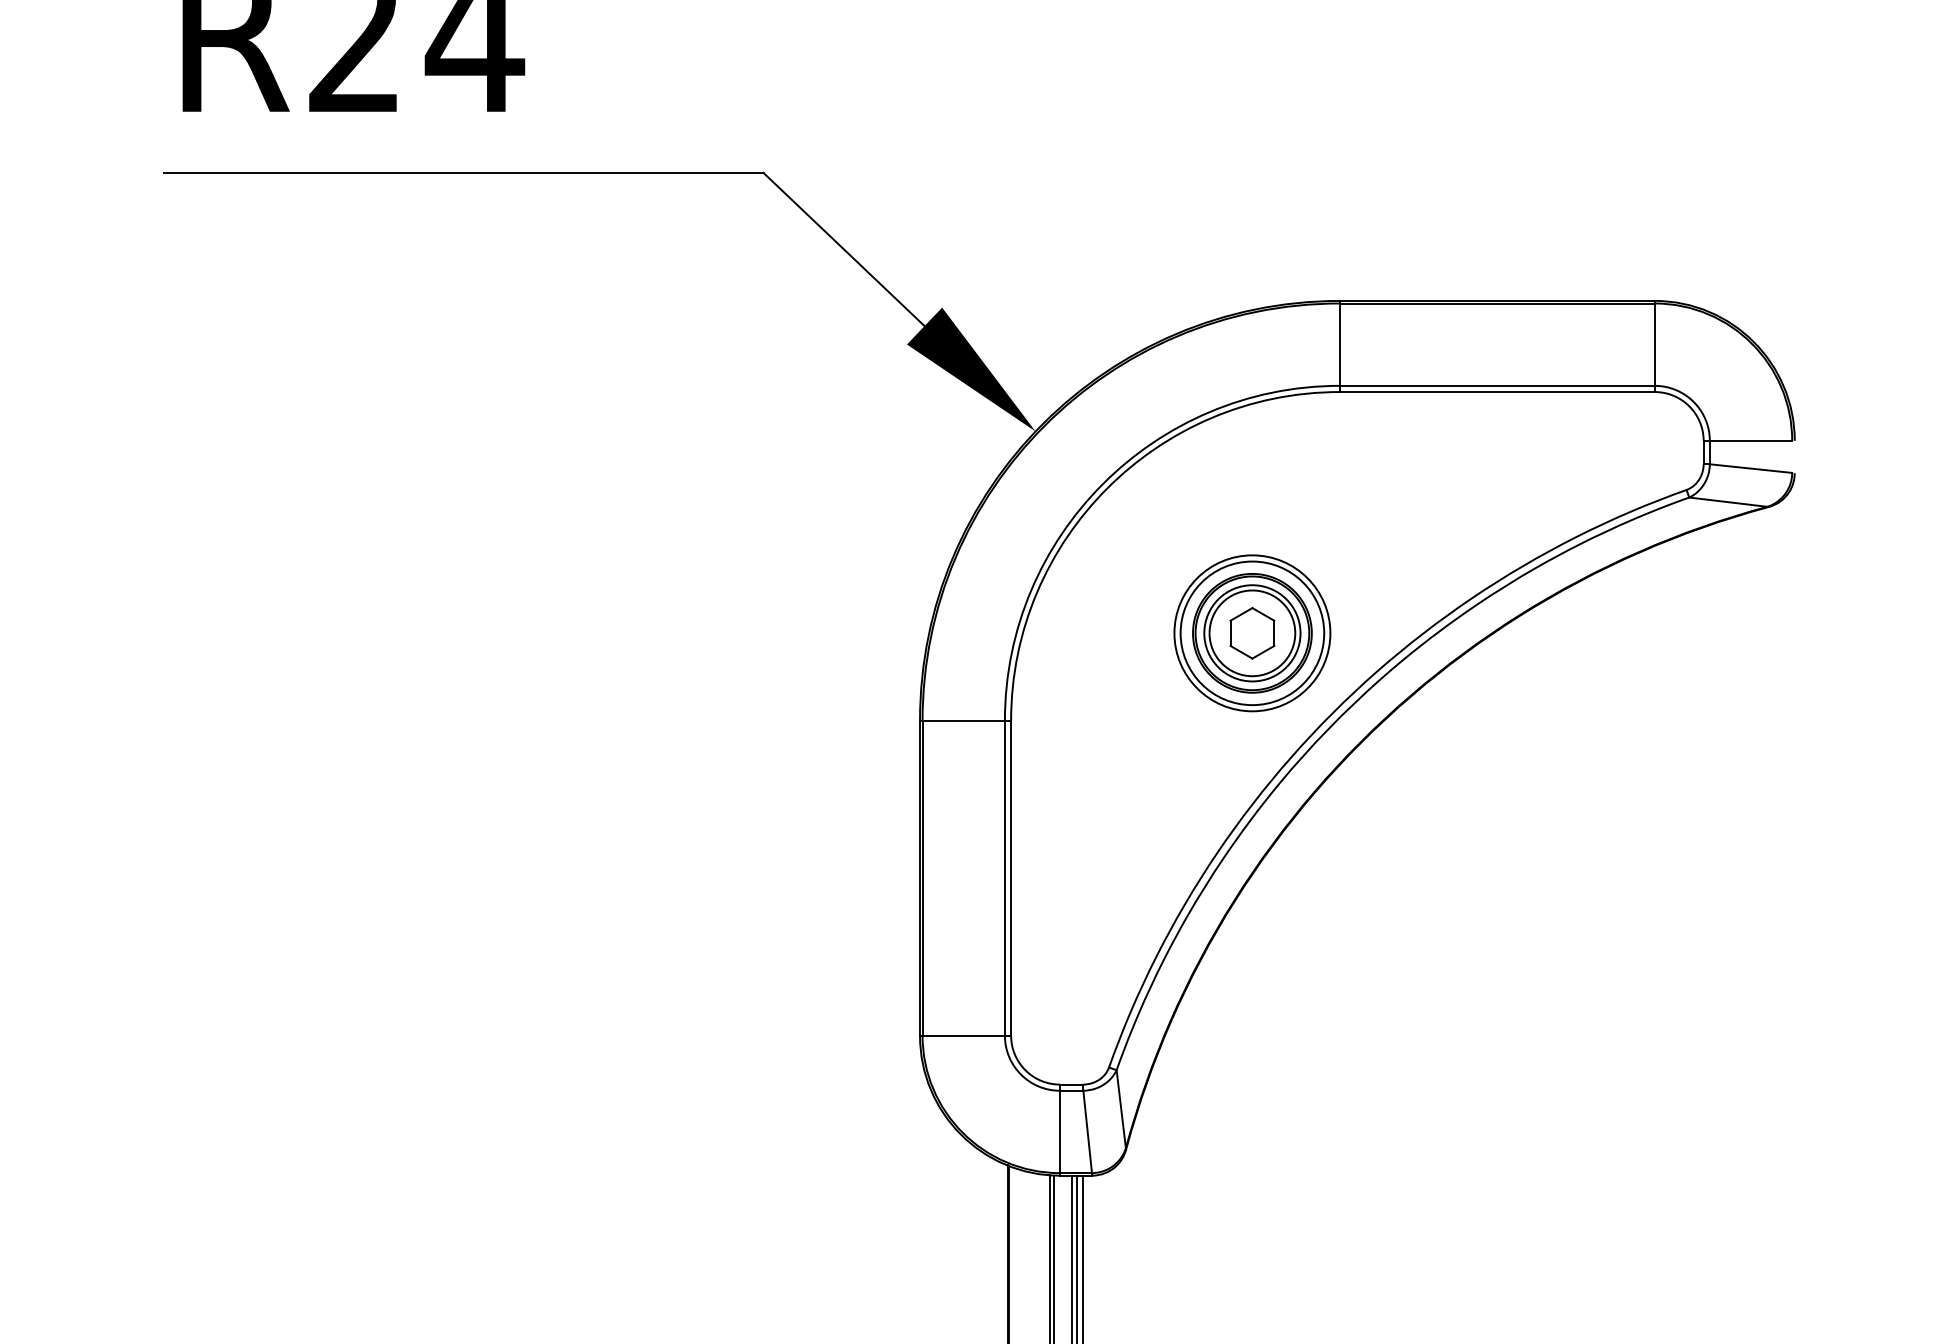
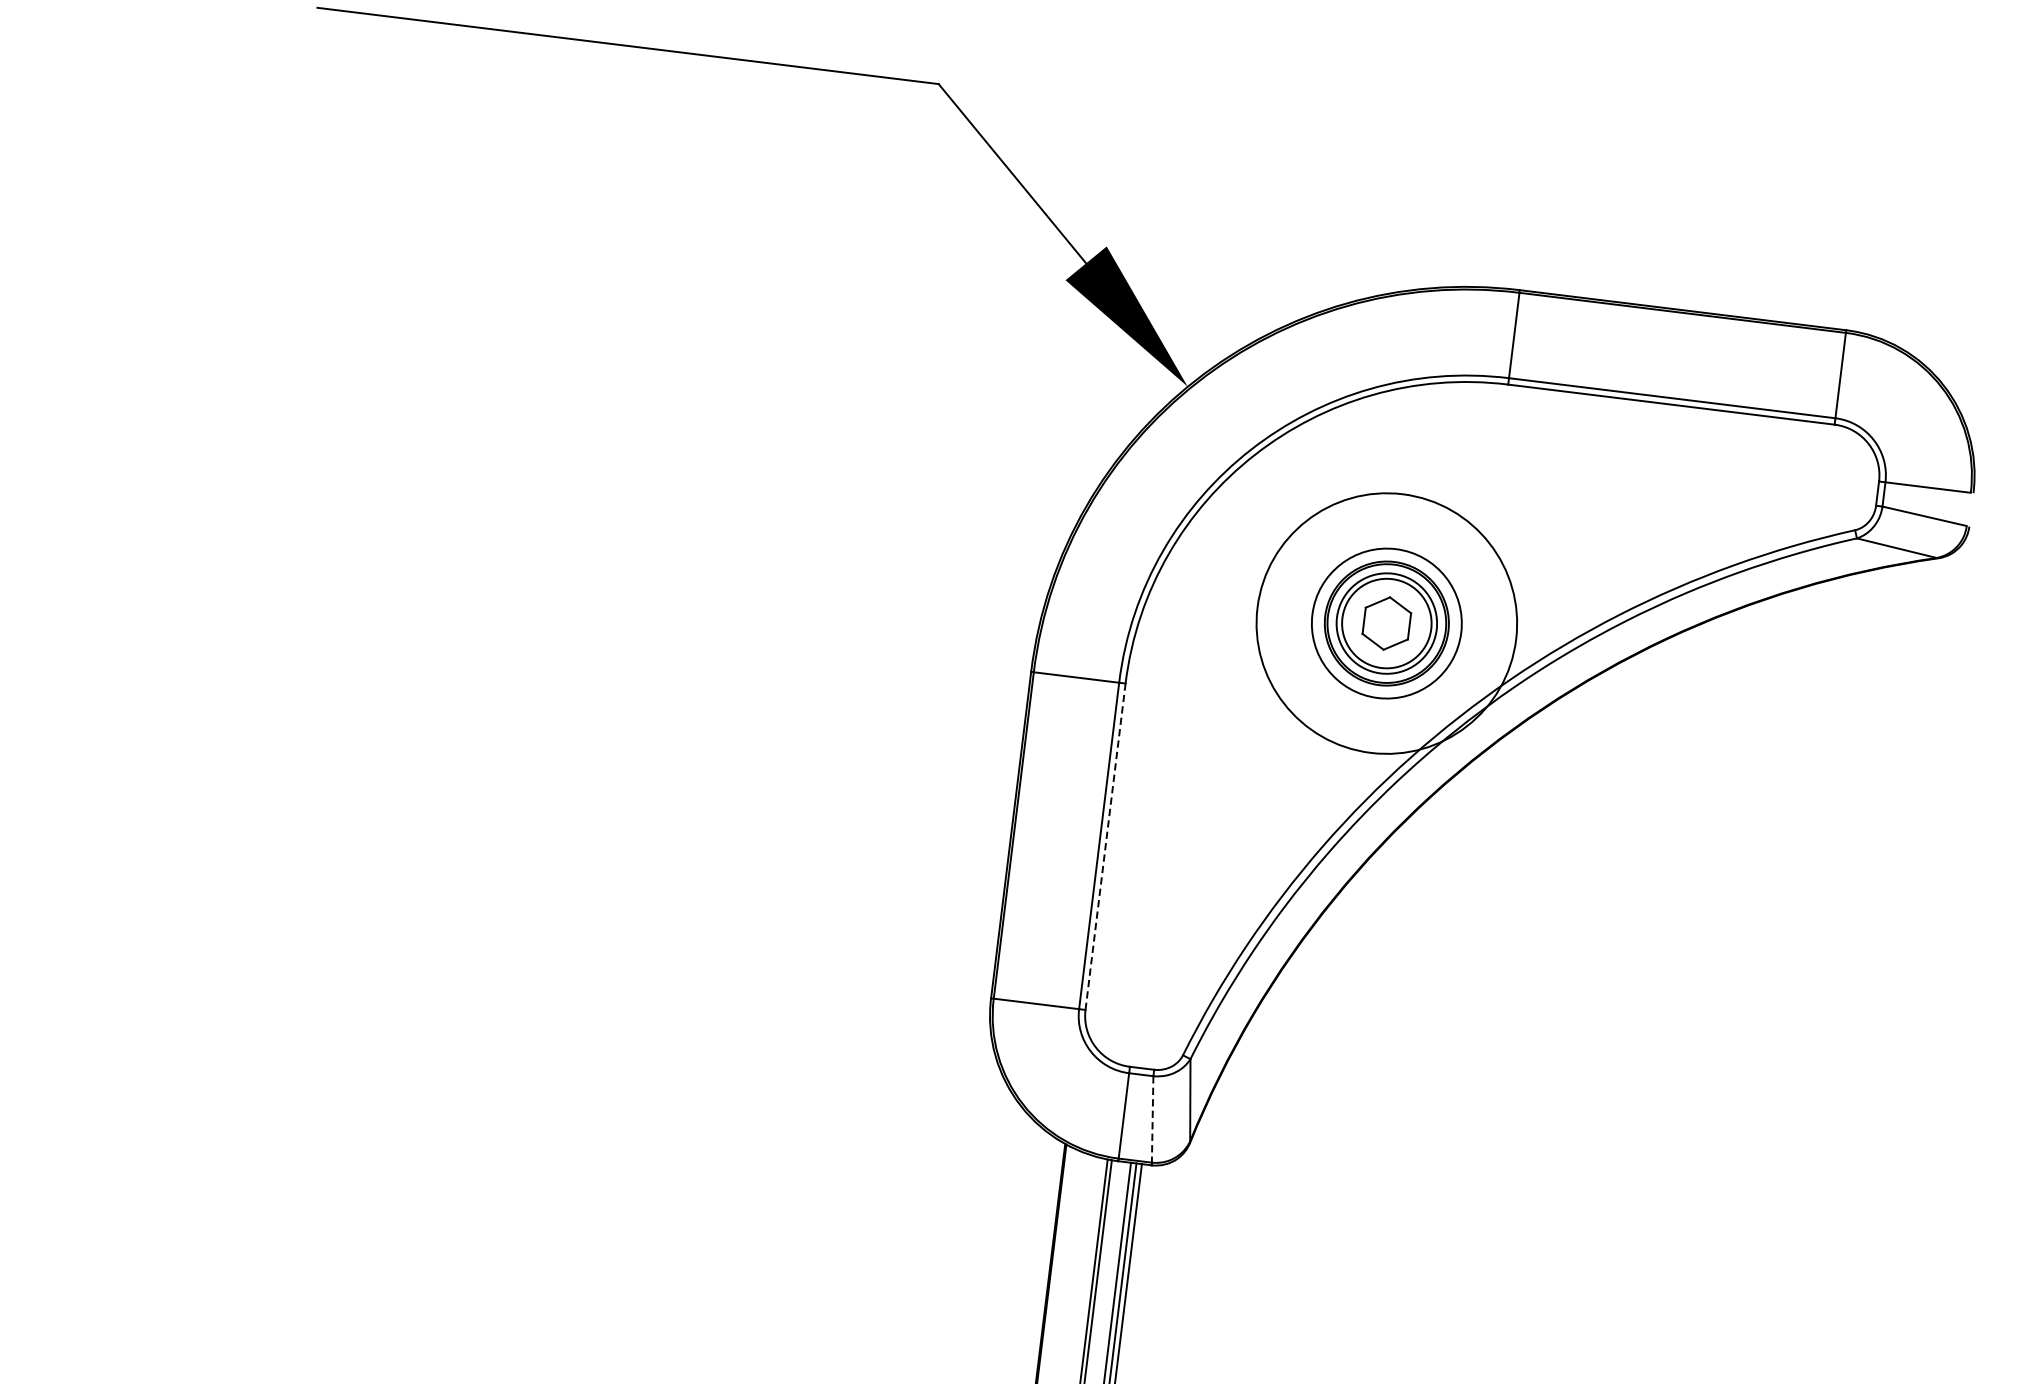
circle: (1252, 633) -> (1386, 623), size x1.6
line: (1011, 877) -> (1106, 845), solid -> dashed
line: (1087, 1132) -> (1152, 1119), solid -> dashed

